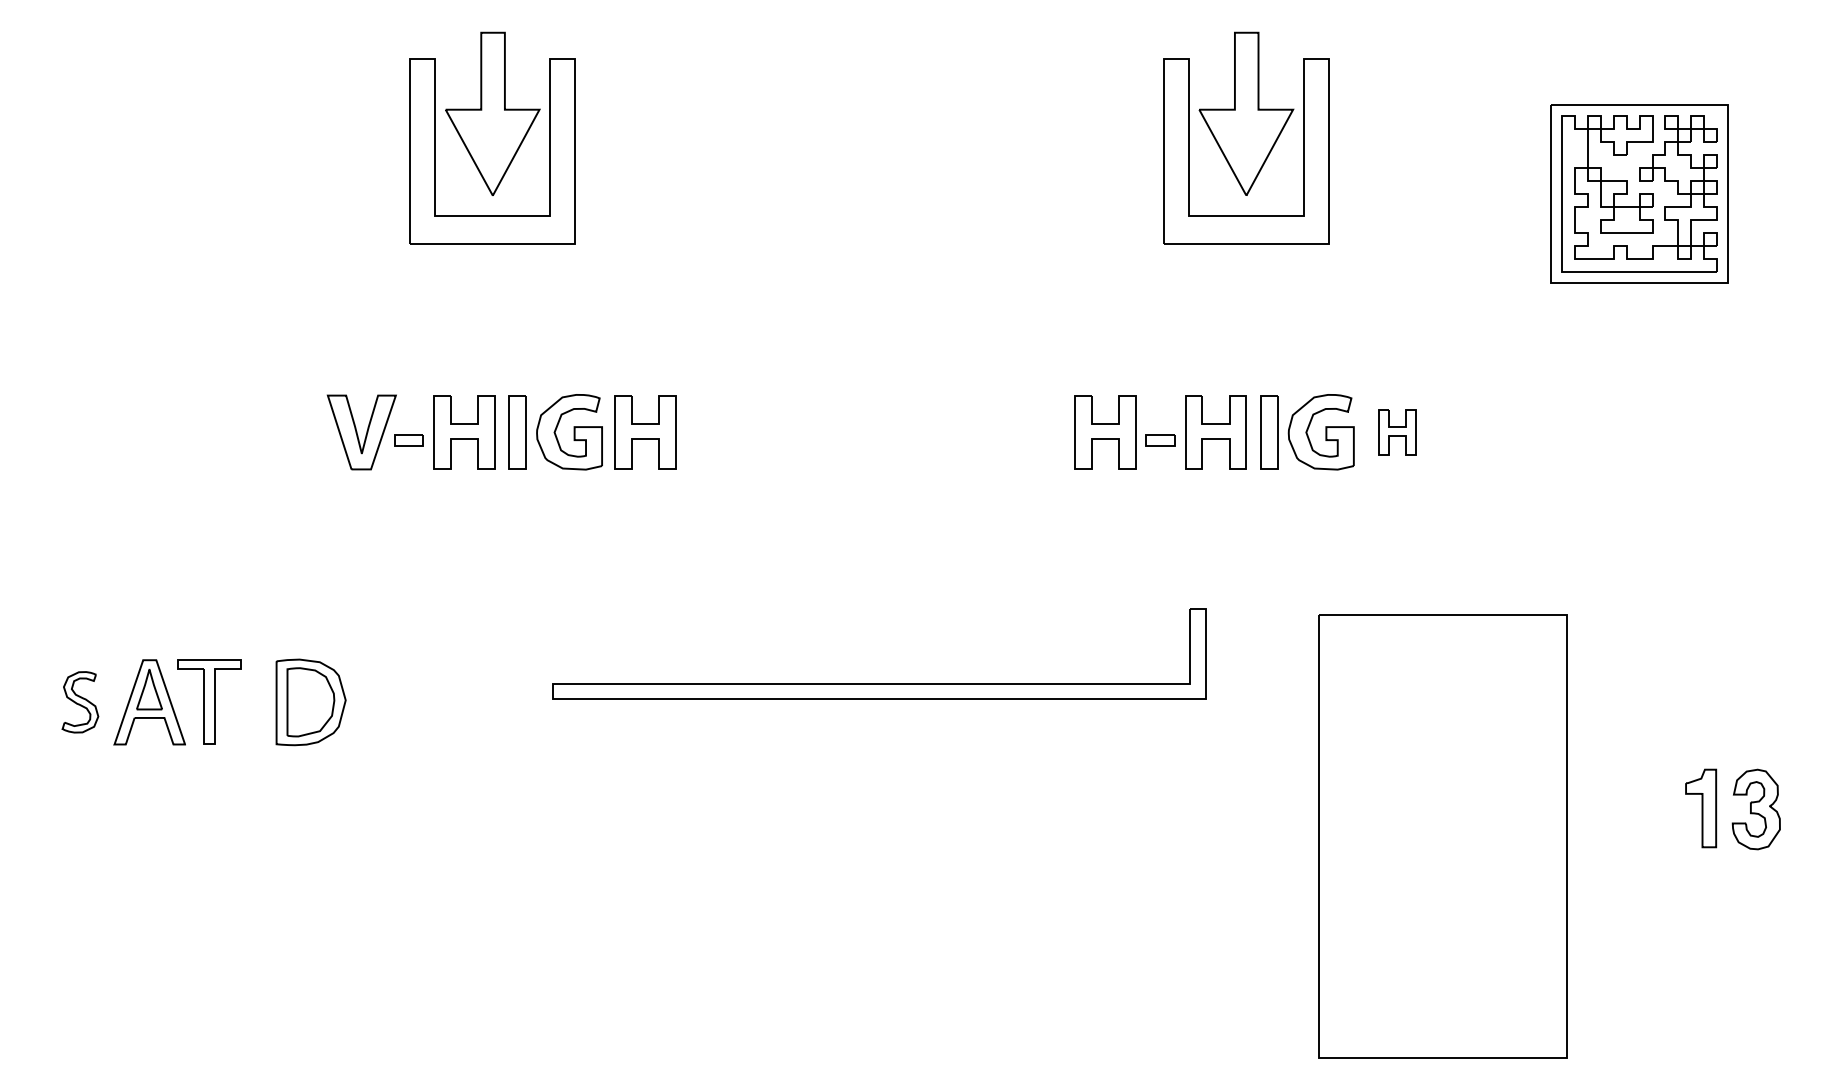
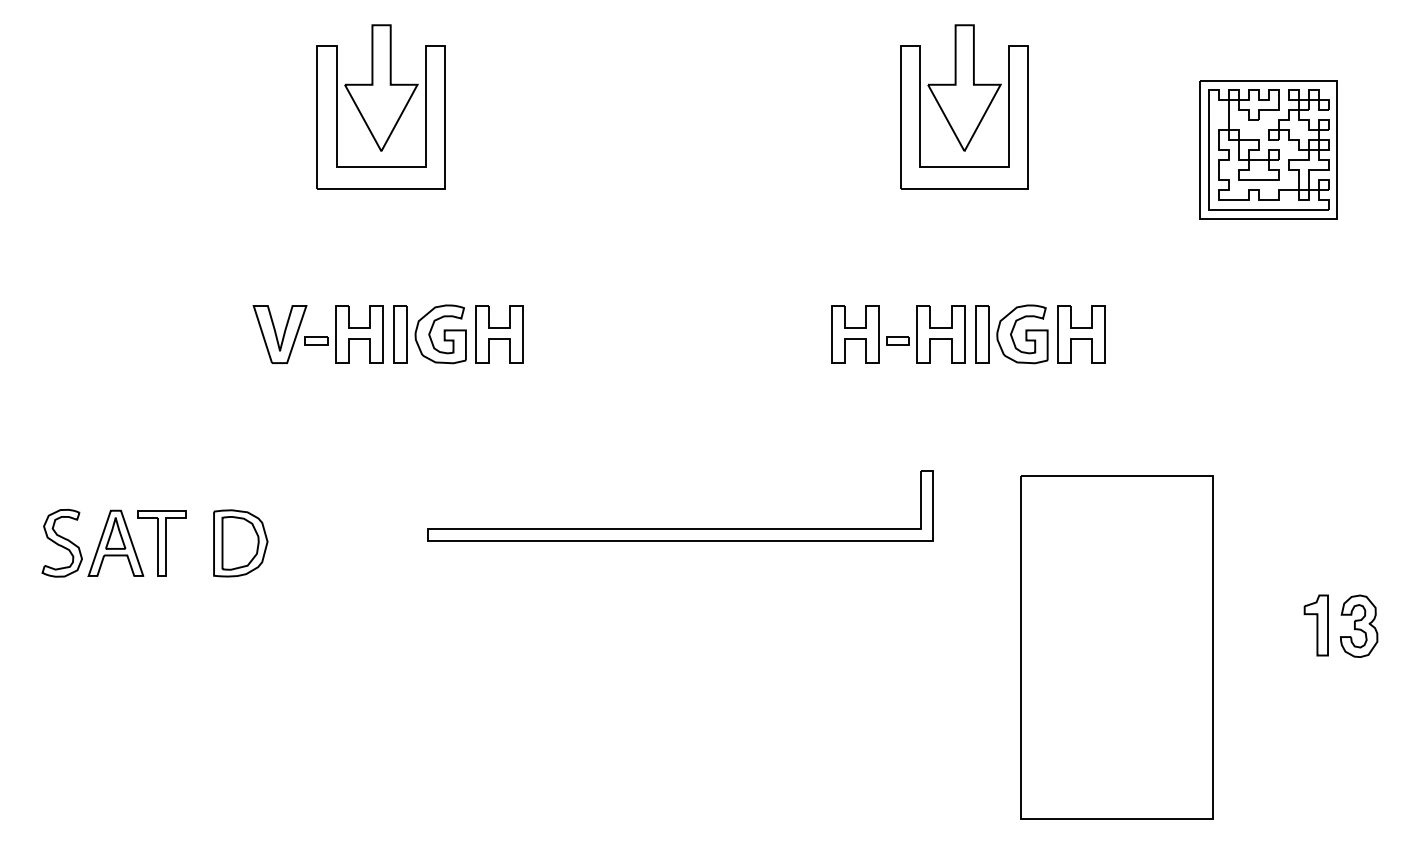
part: (1397, 432) -> (1081, 334), size x1.67
part: (80, 702) -> (62, 543), size x1.43

